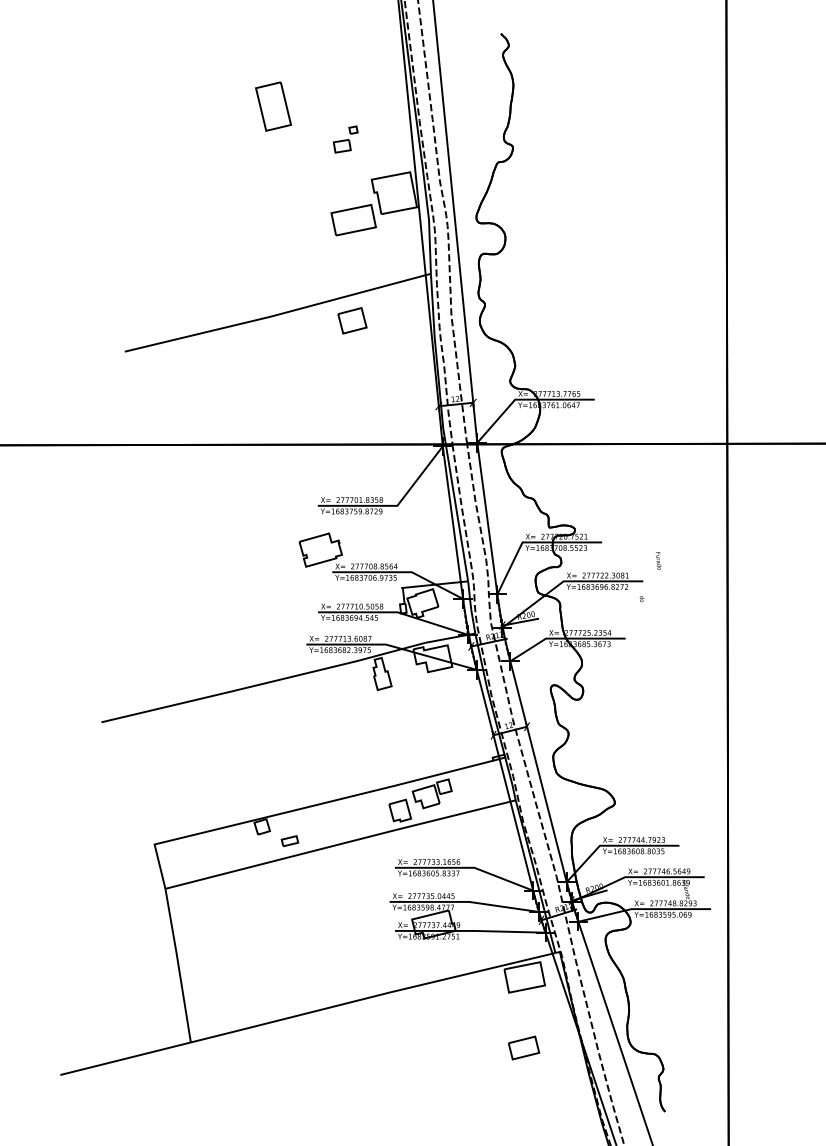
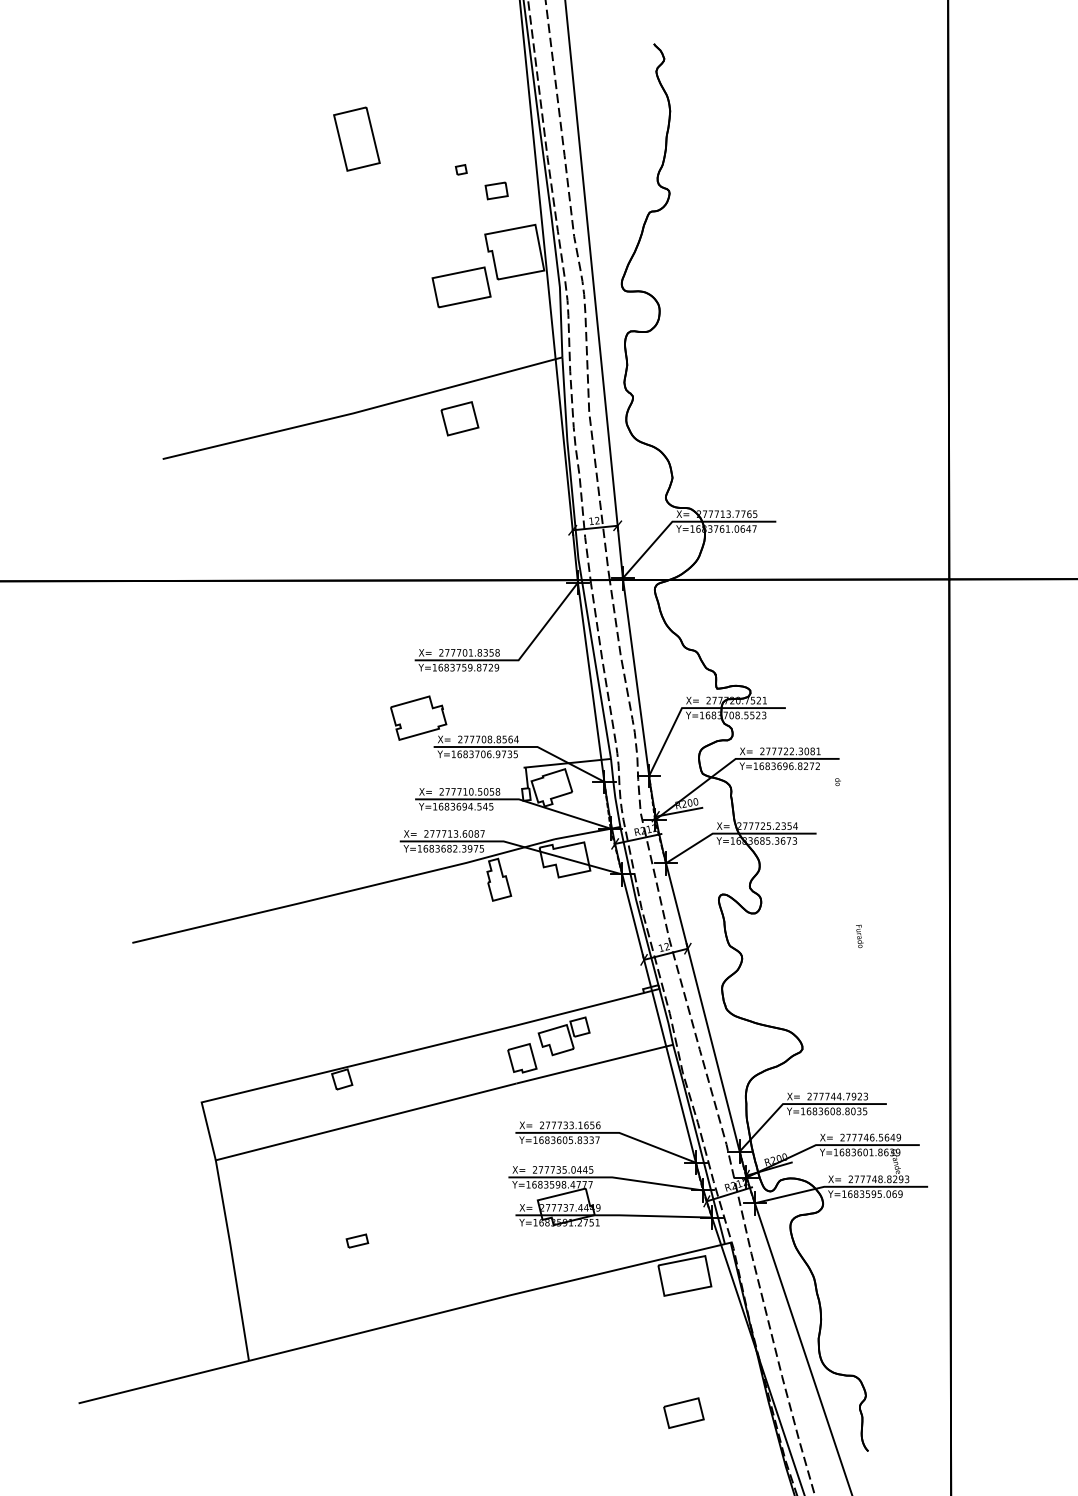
part: (342, 145) -> (496, 190), moved
text: (658, 561) -> (859, 936), moved
part: (290, 840) -> (357, 1240), moved
part: (523, 1047) -> (683, 1412), moved

